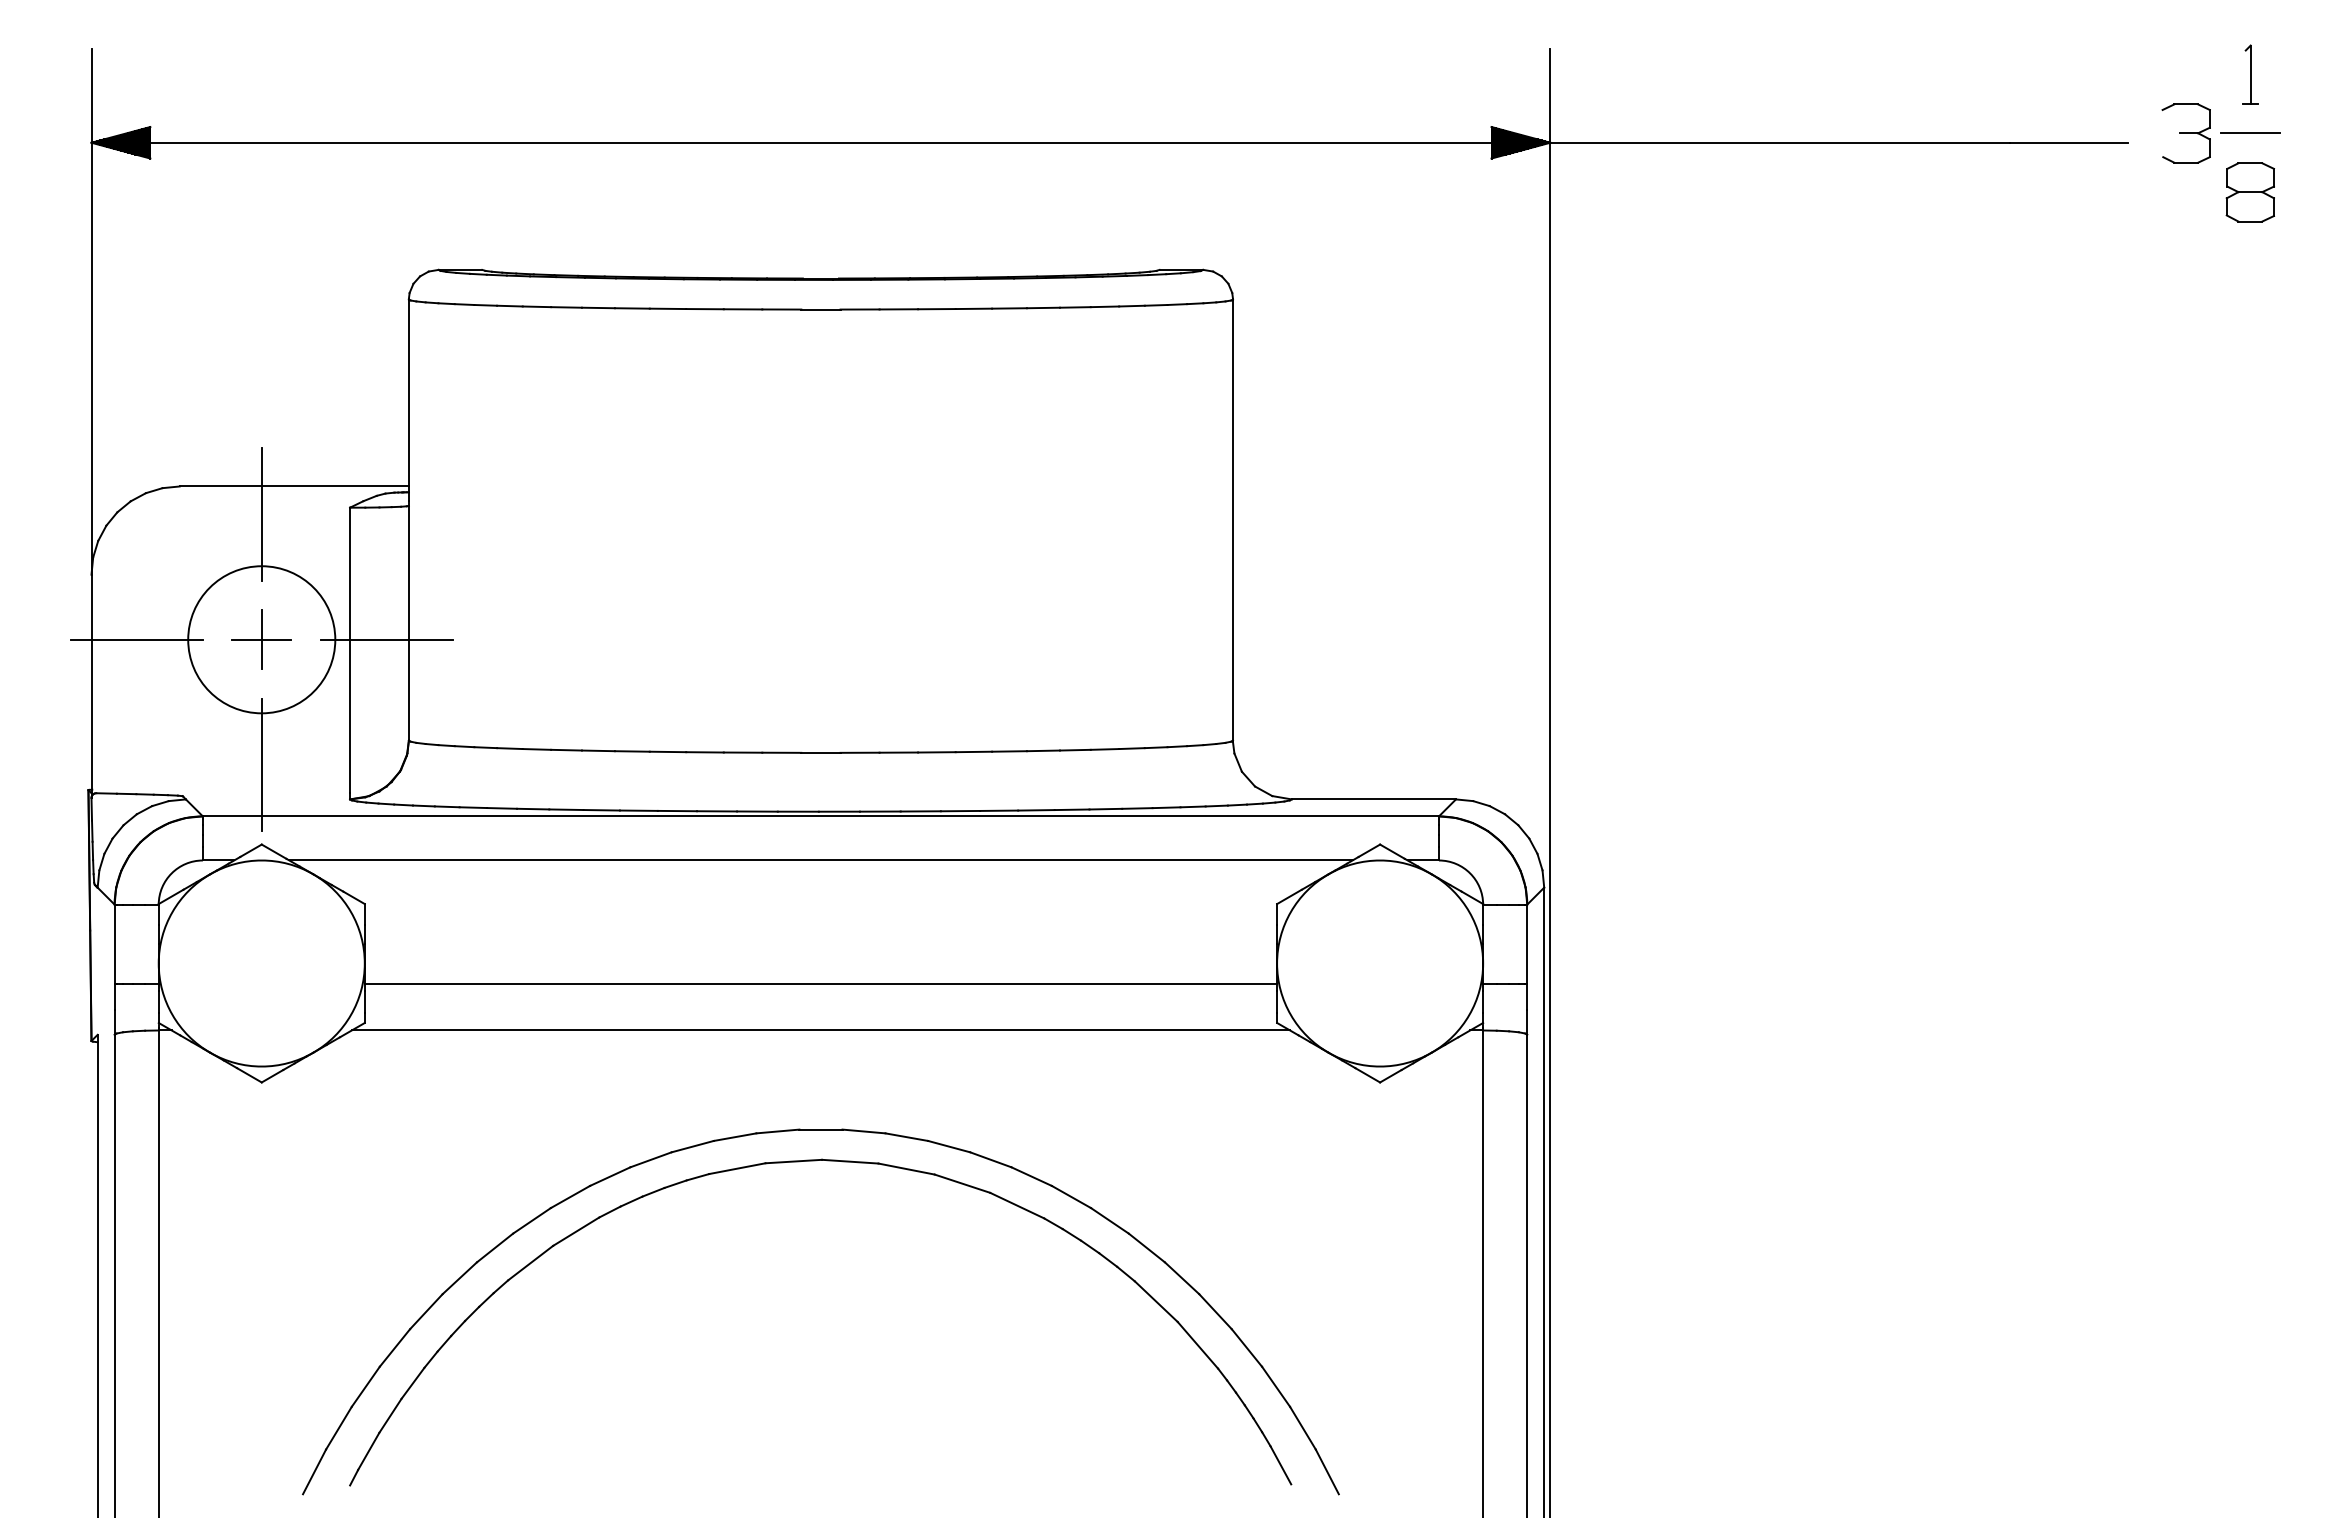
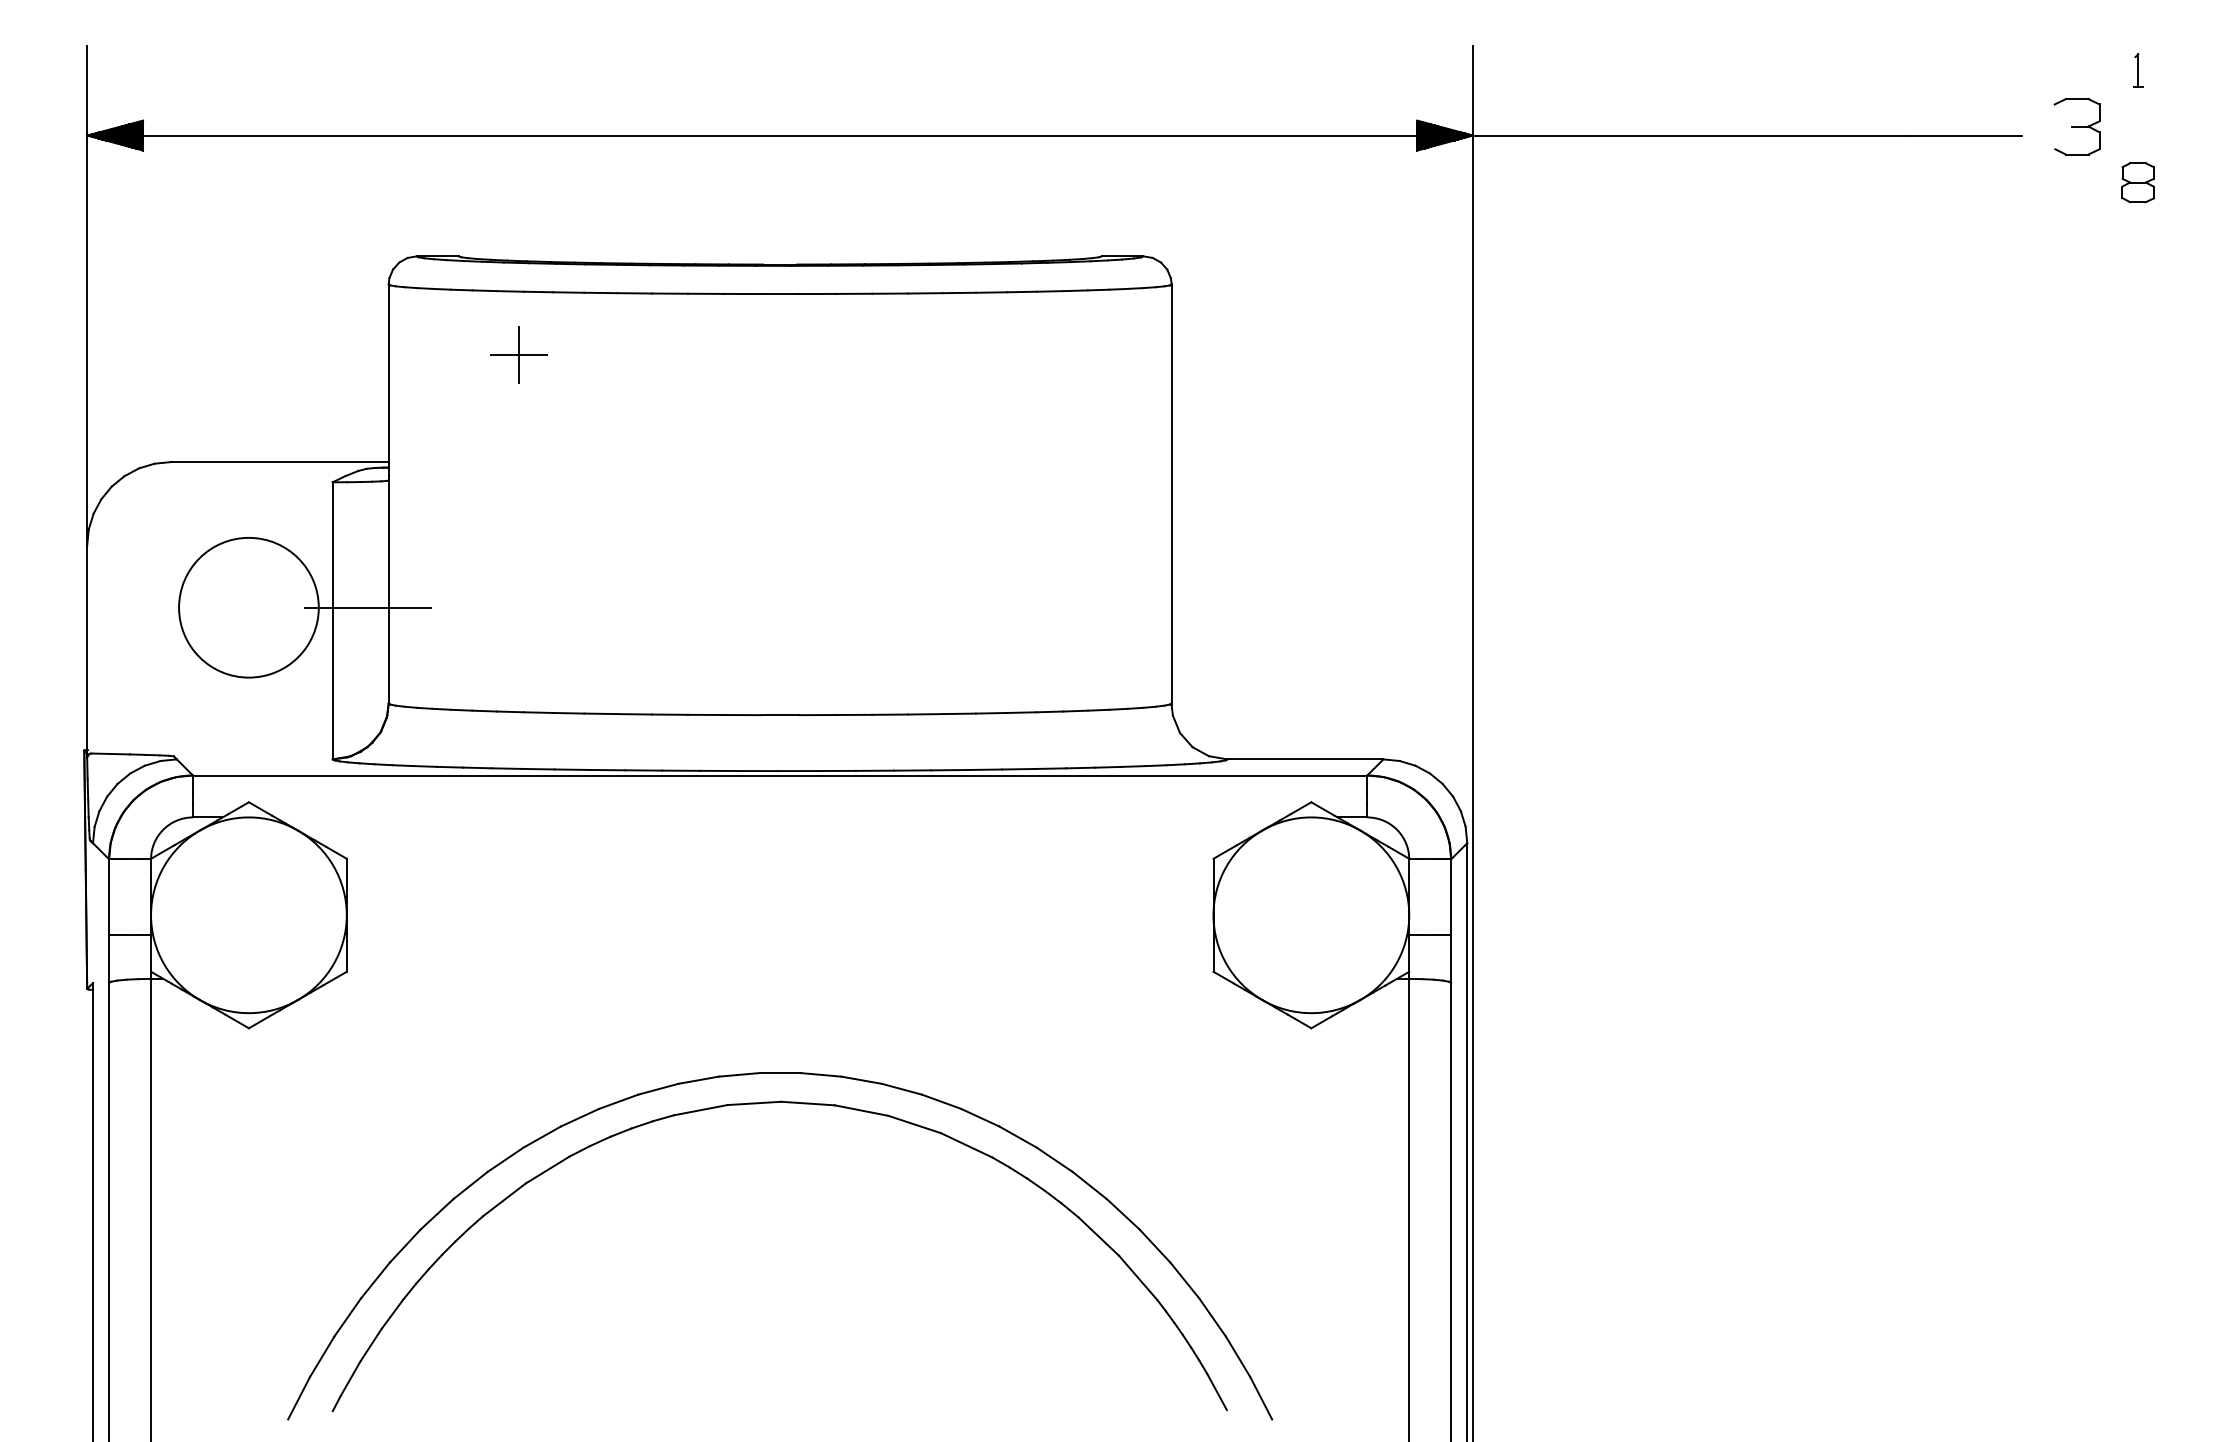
part: (2250, 74) -> (2138, 70), size x0.6
line: (2250, 132) -> (2138, 125), removed
part: (2249, 192) -> (2137, 182), size x0.7
line: (261, 514) -> (248, 488), removed
line: (136, 639) -> (129, 607), removed
part: (261, 639) -> (518, 354), moved
line: (261, 764) -> (248, 726), removed
line: (820, 860) -> (779, 817), removed
line: (820, 984) -> (779, 935), removed
line: (820, 1030) -> (779, 978), removed

